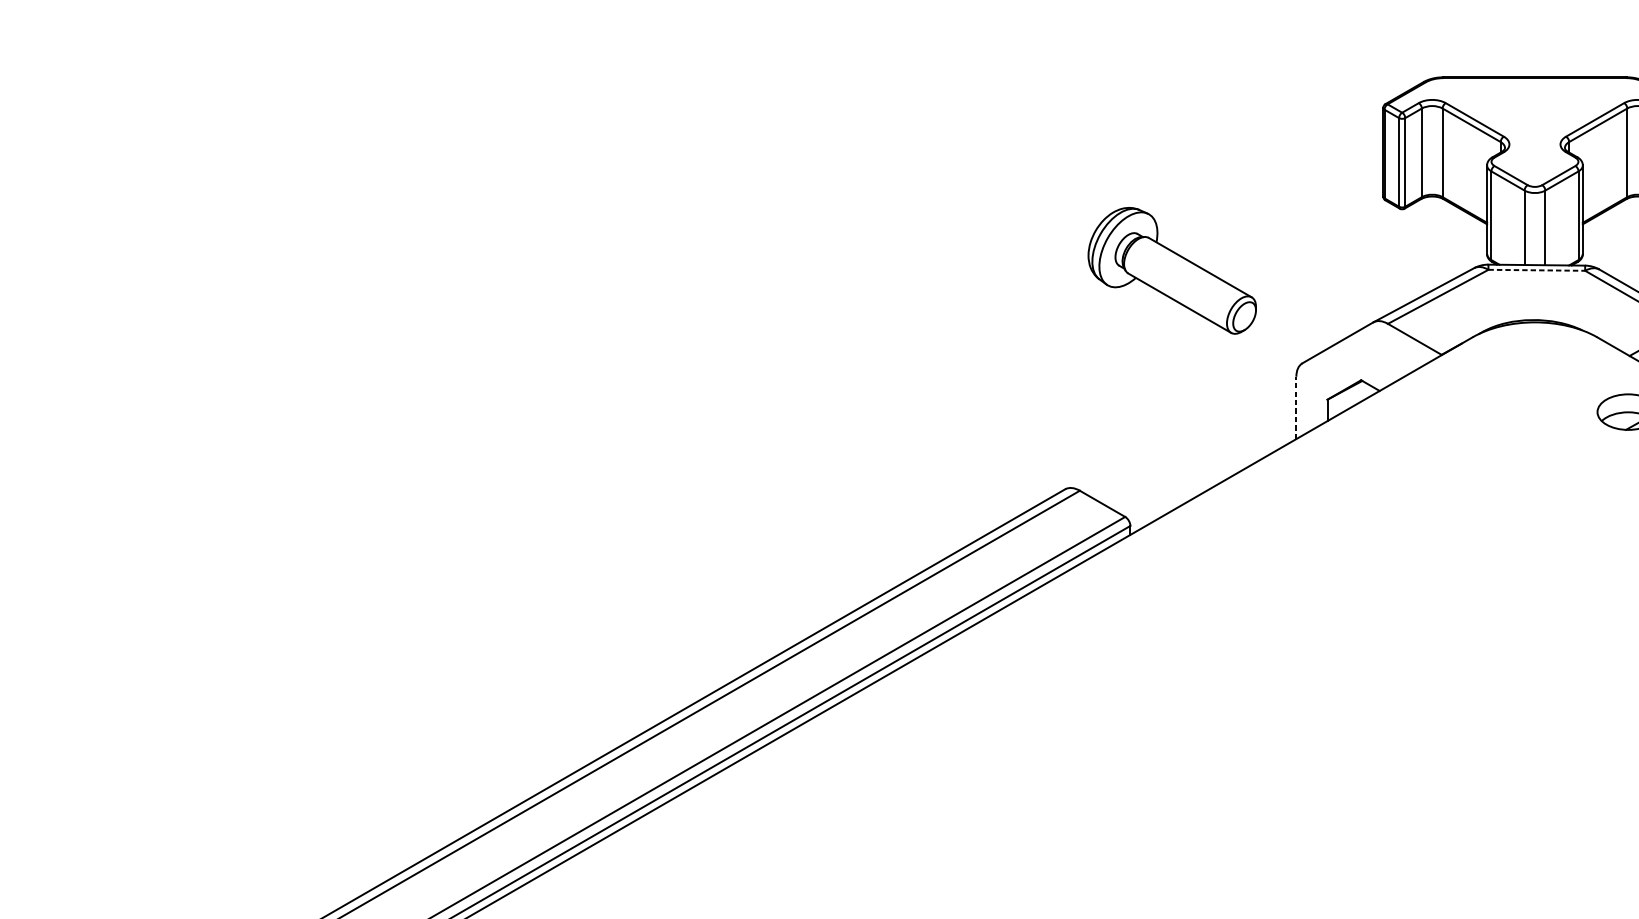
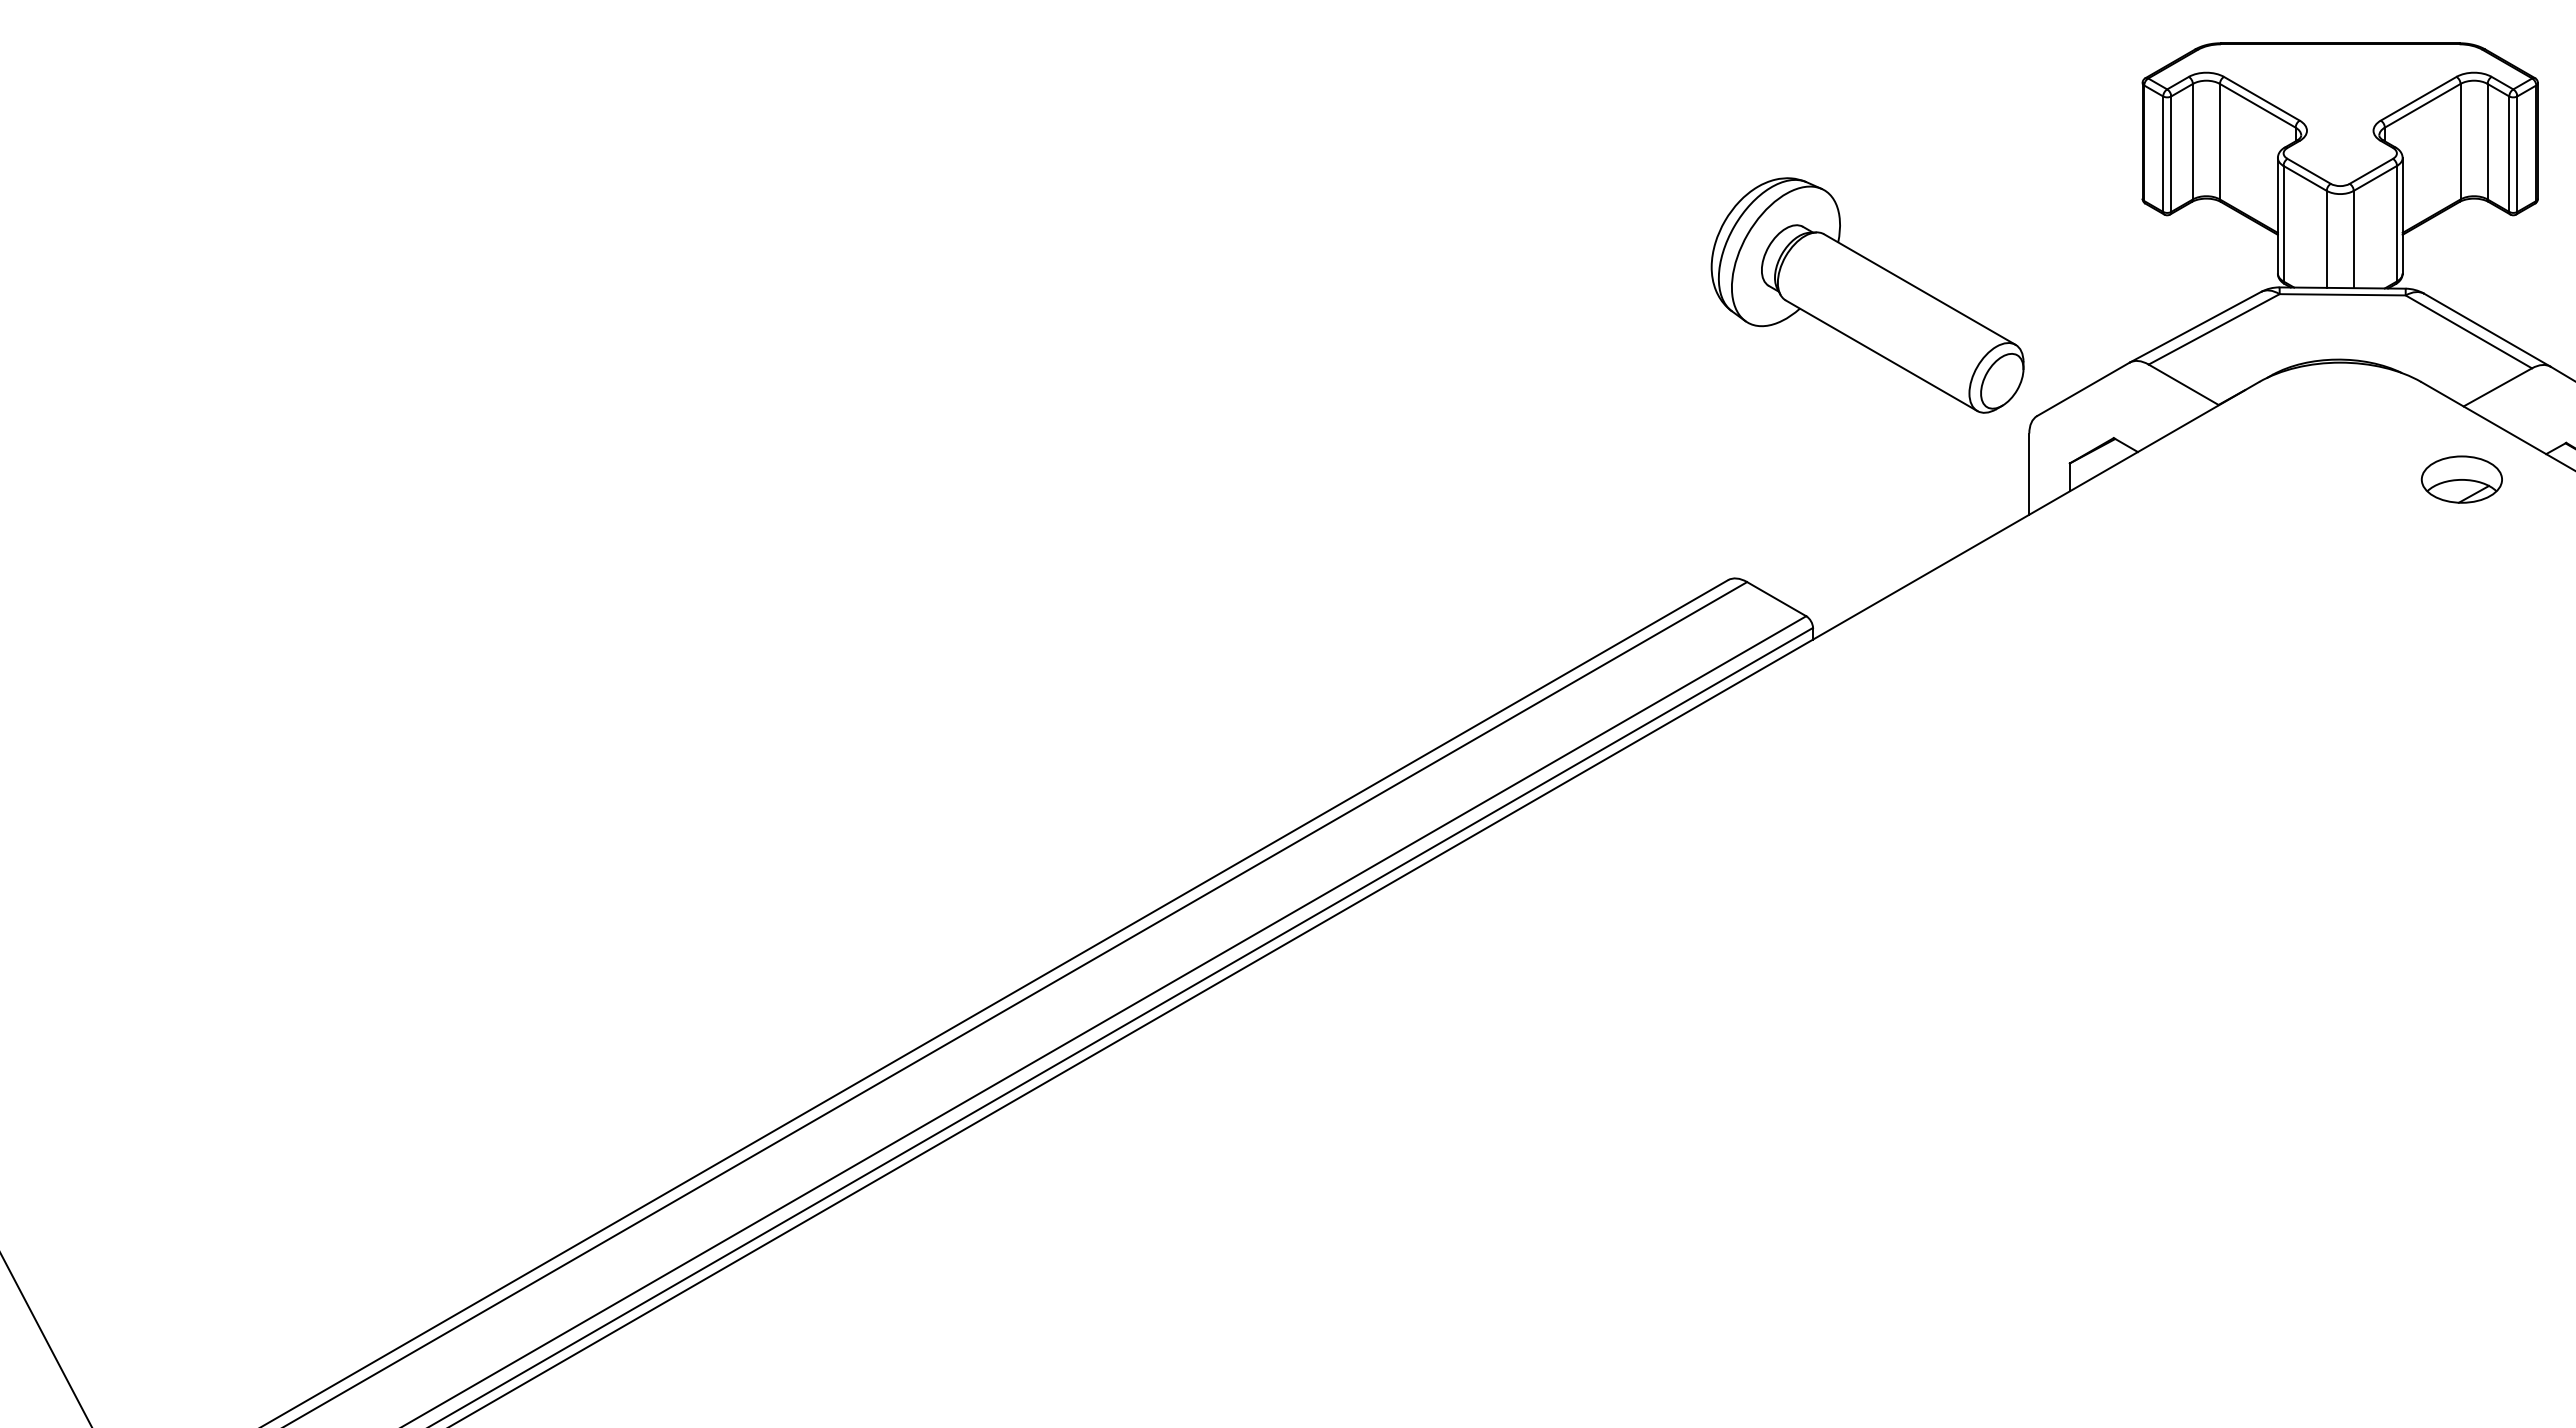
part: (1172, 270) -> (1867, 295), size x1.43
line: (1537, 270) -> (2343, 294), dashed -> solid
line: (1296, 408) -> (2029, 474), dashed -> solid

